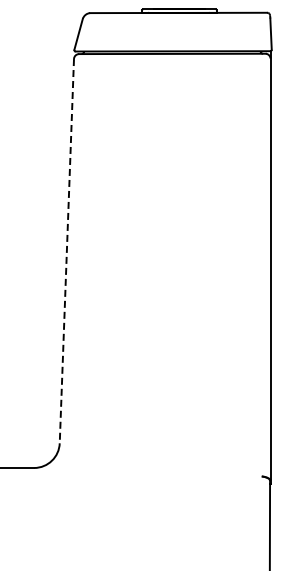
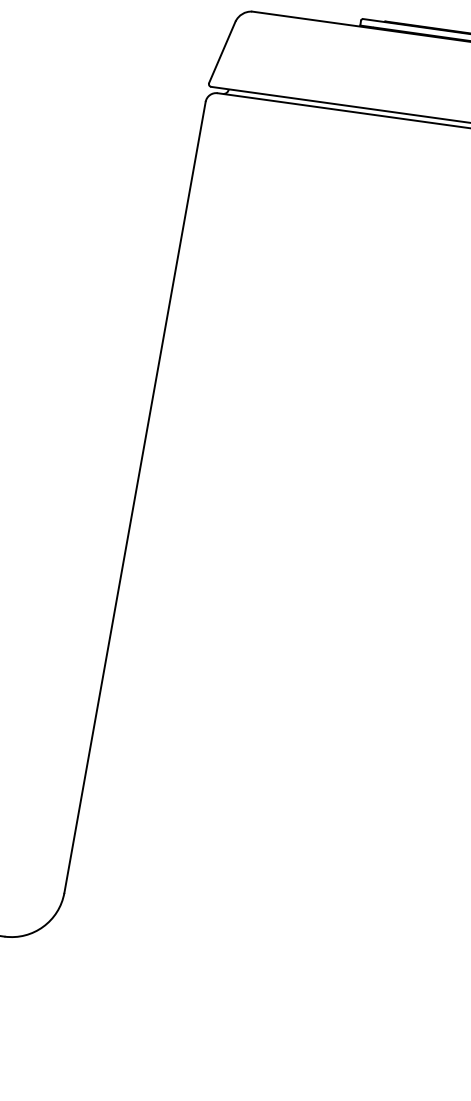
line: (66, 251) -> (134, 498), dashed -> solid

